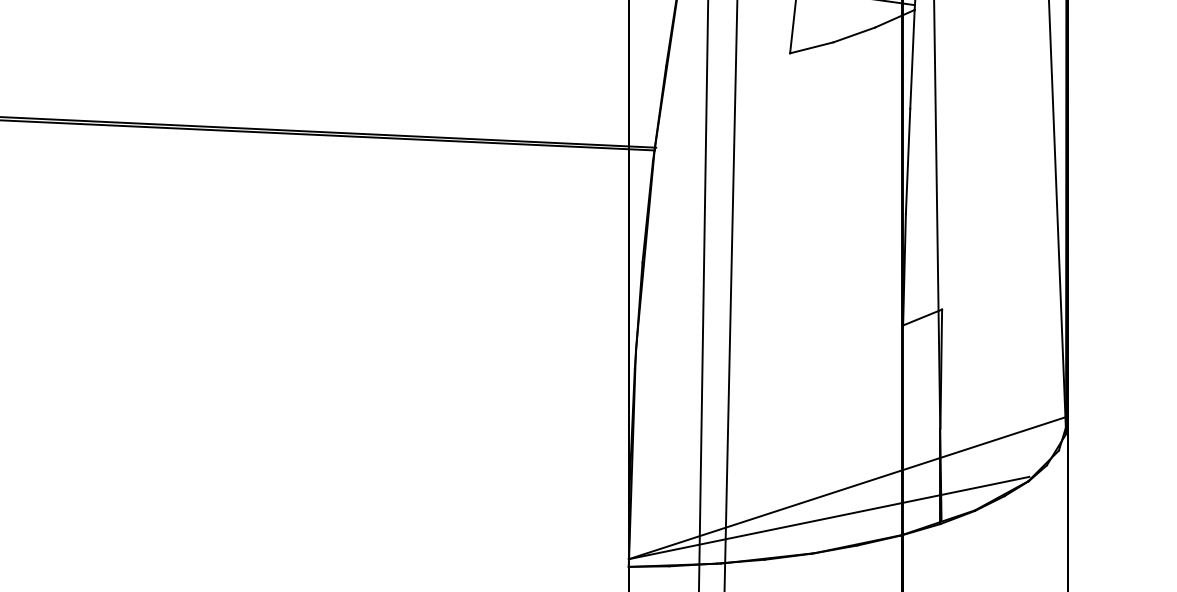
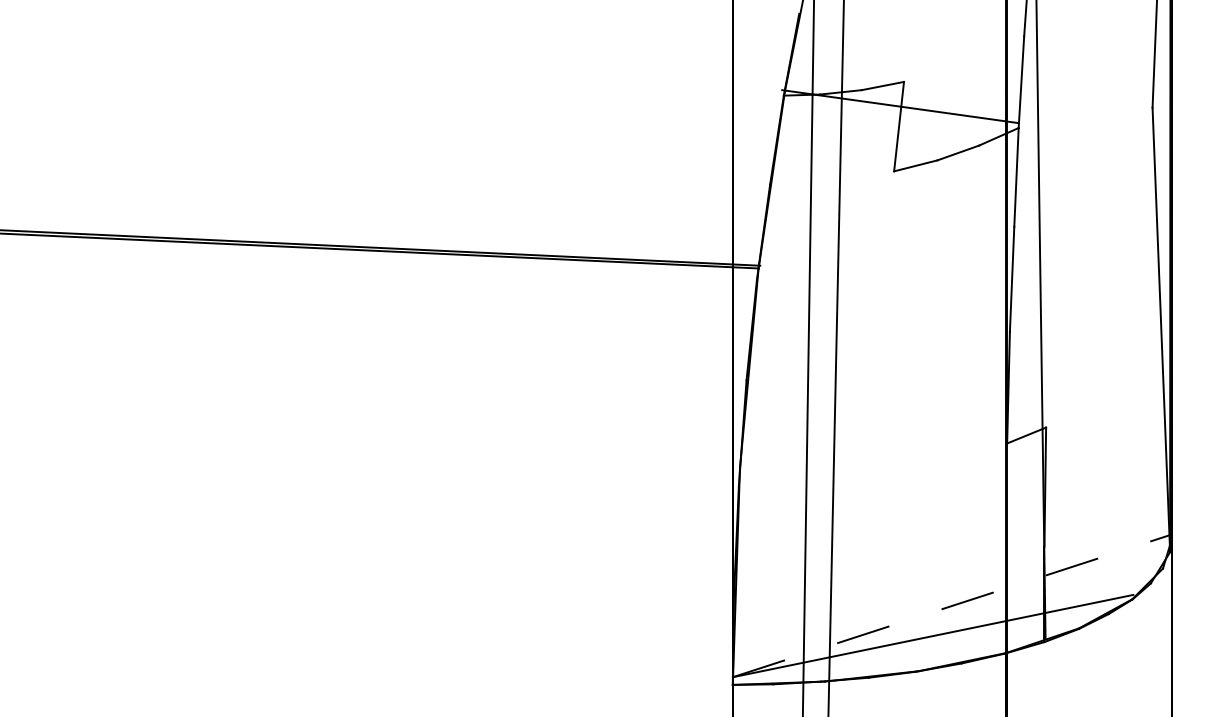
line: (848, 487) -> (952, 605), solid -> dashed

